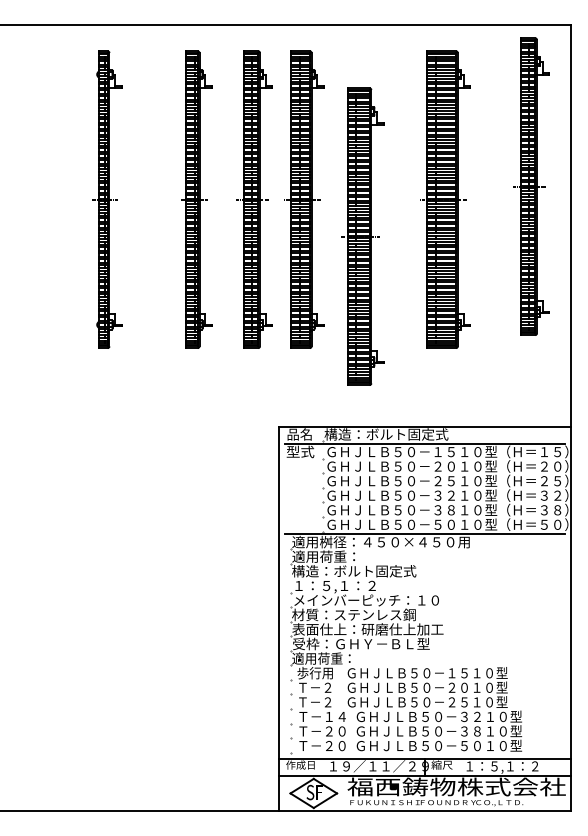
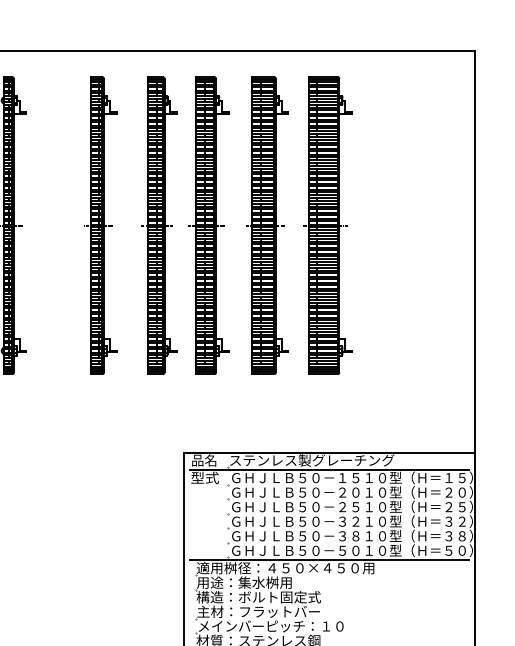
part: (531, 186) -> (436, 212), removed
part: (445, 199) -> (327, 225), moved
part: (362, 236) -> (267, 225), moved
text: (406, 434) -> (311, 460), 構造：ボルト固定式 -> ステンレス製グレーチング
text: (339, 556) -> (244, 582), 適用荷重： -> 用途：集水桝用
text: (353, 586) -> (258, 612), １：５,１：２ -> 主材：フラットバー

